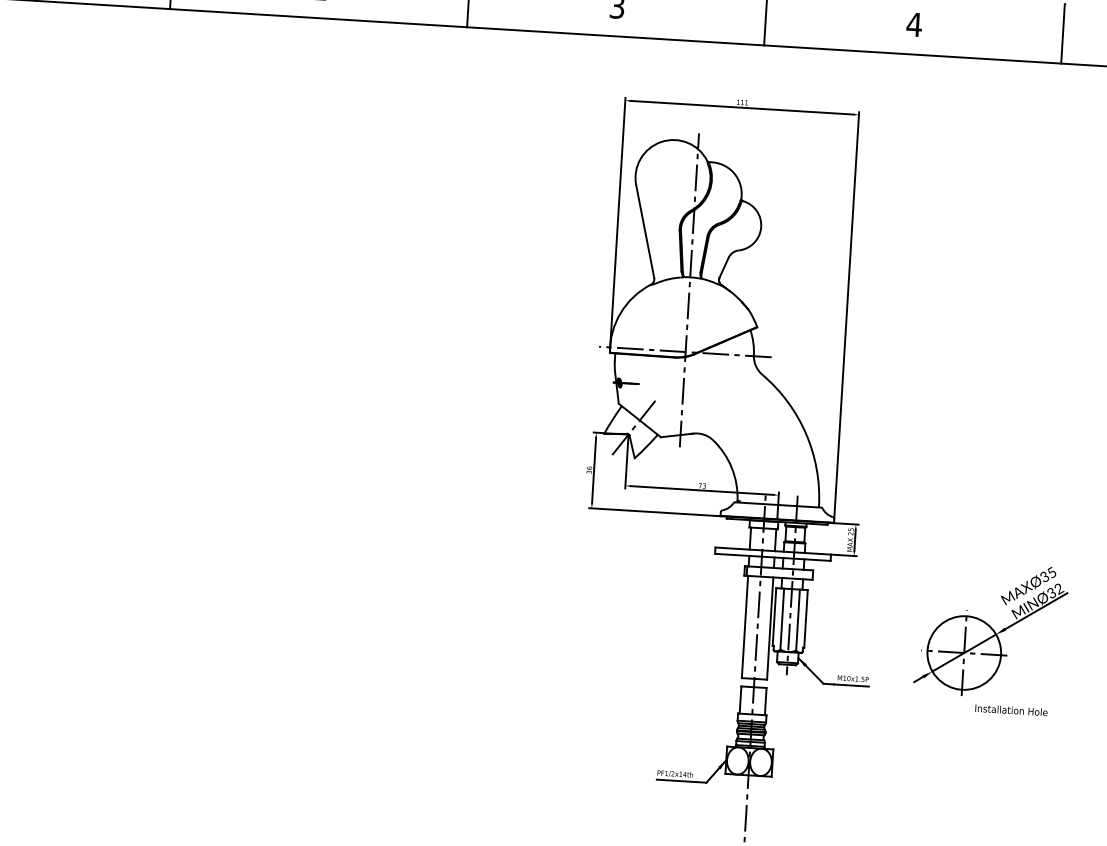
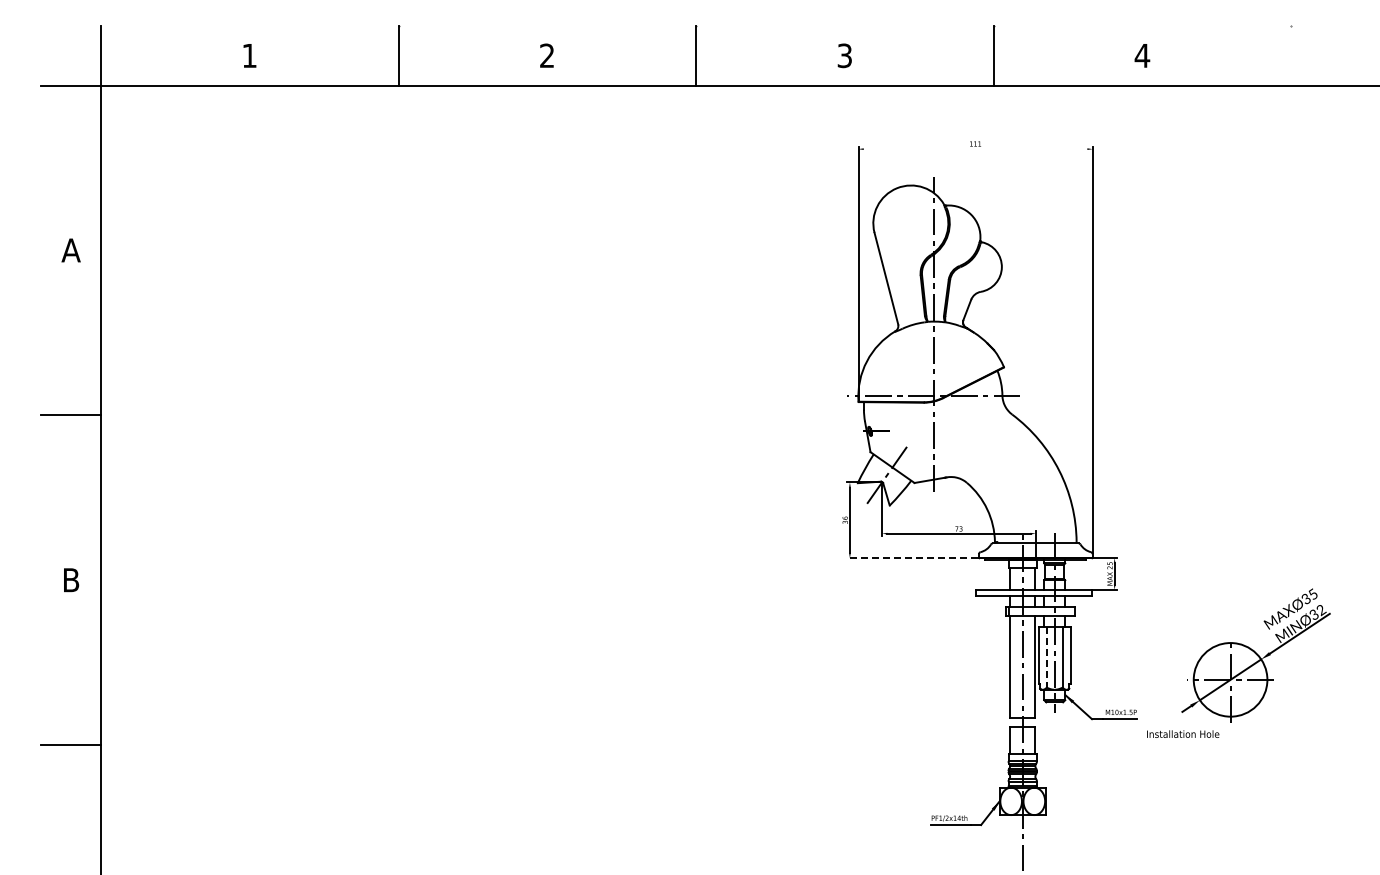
line: (1063, 33) -> (1291, 55), removed
line: (742, 108) -> (975, 149), removed
line: (654, 512) -> (912, 558), solid -> dashed
line: (781, 619) -> (1046, 657), solid -> dashed
text: (1011, 709) -> (1183, 733), moved

